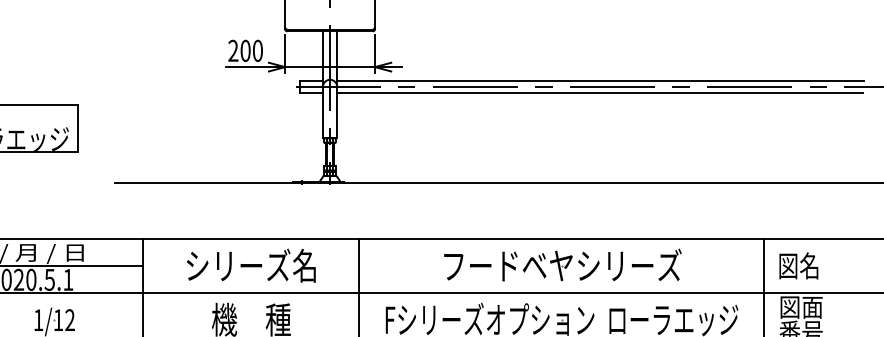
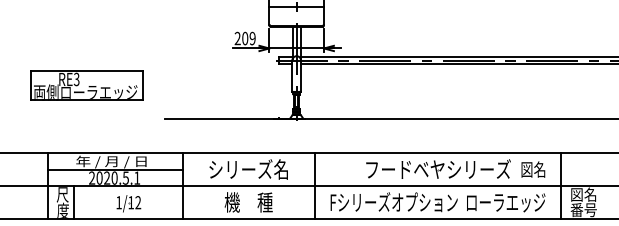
text: (257, 50) -> (252, 38), 200 -> 209
text: (799, 265) -> (533, 169), moved
text: (812, 306) -> (590, 194), 図面 -> 図名

